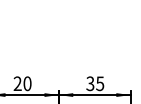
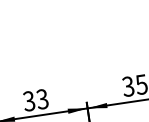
text: (22, 83) -> (35, 99), 20 -> 33

